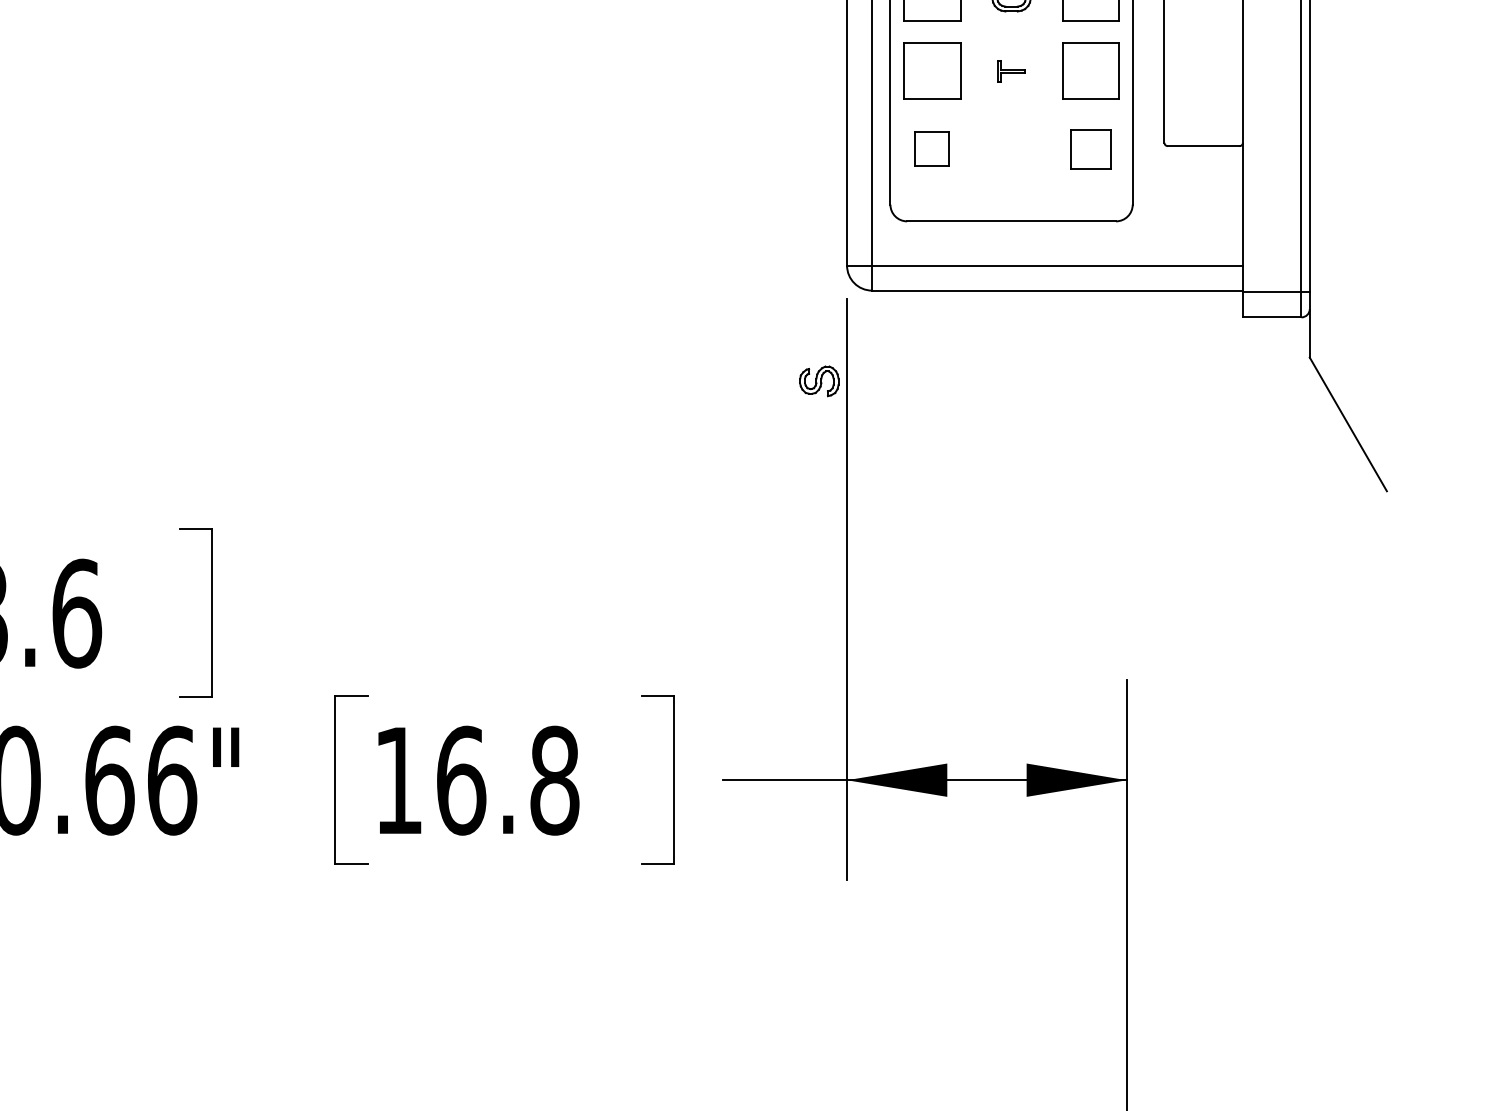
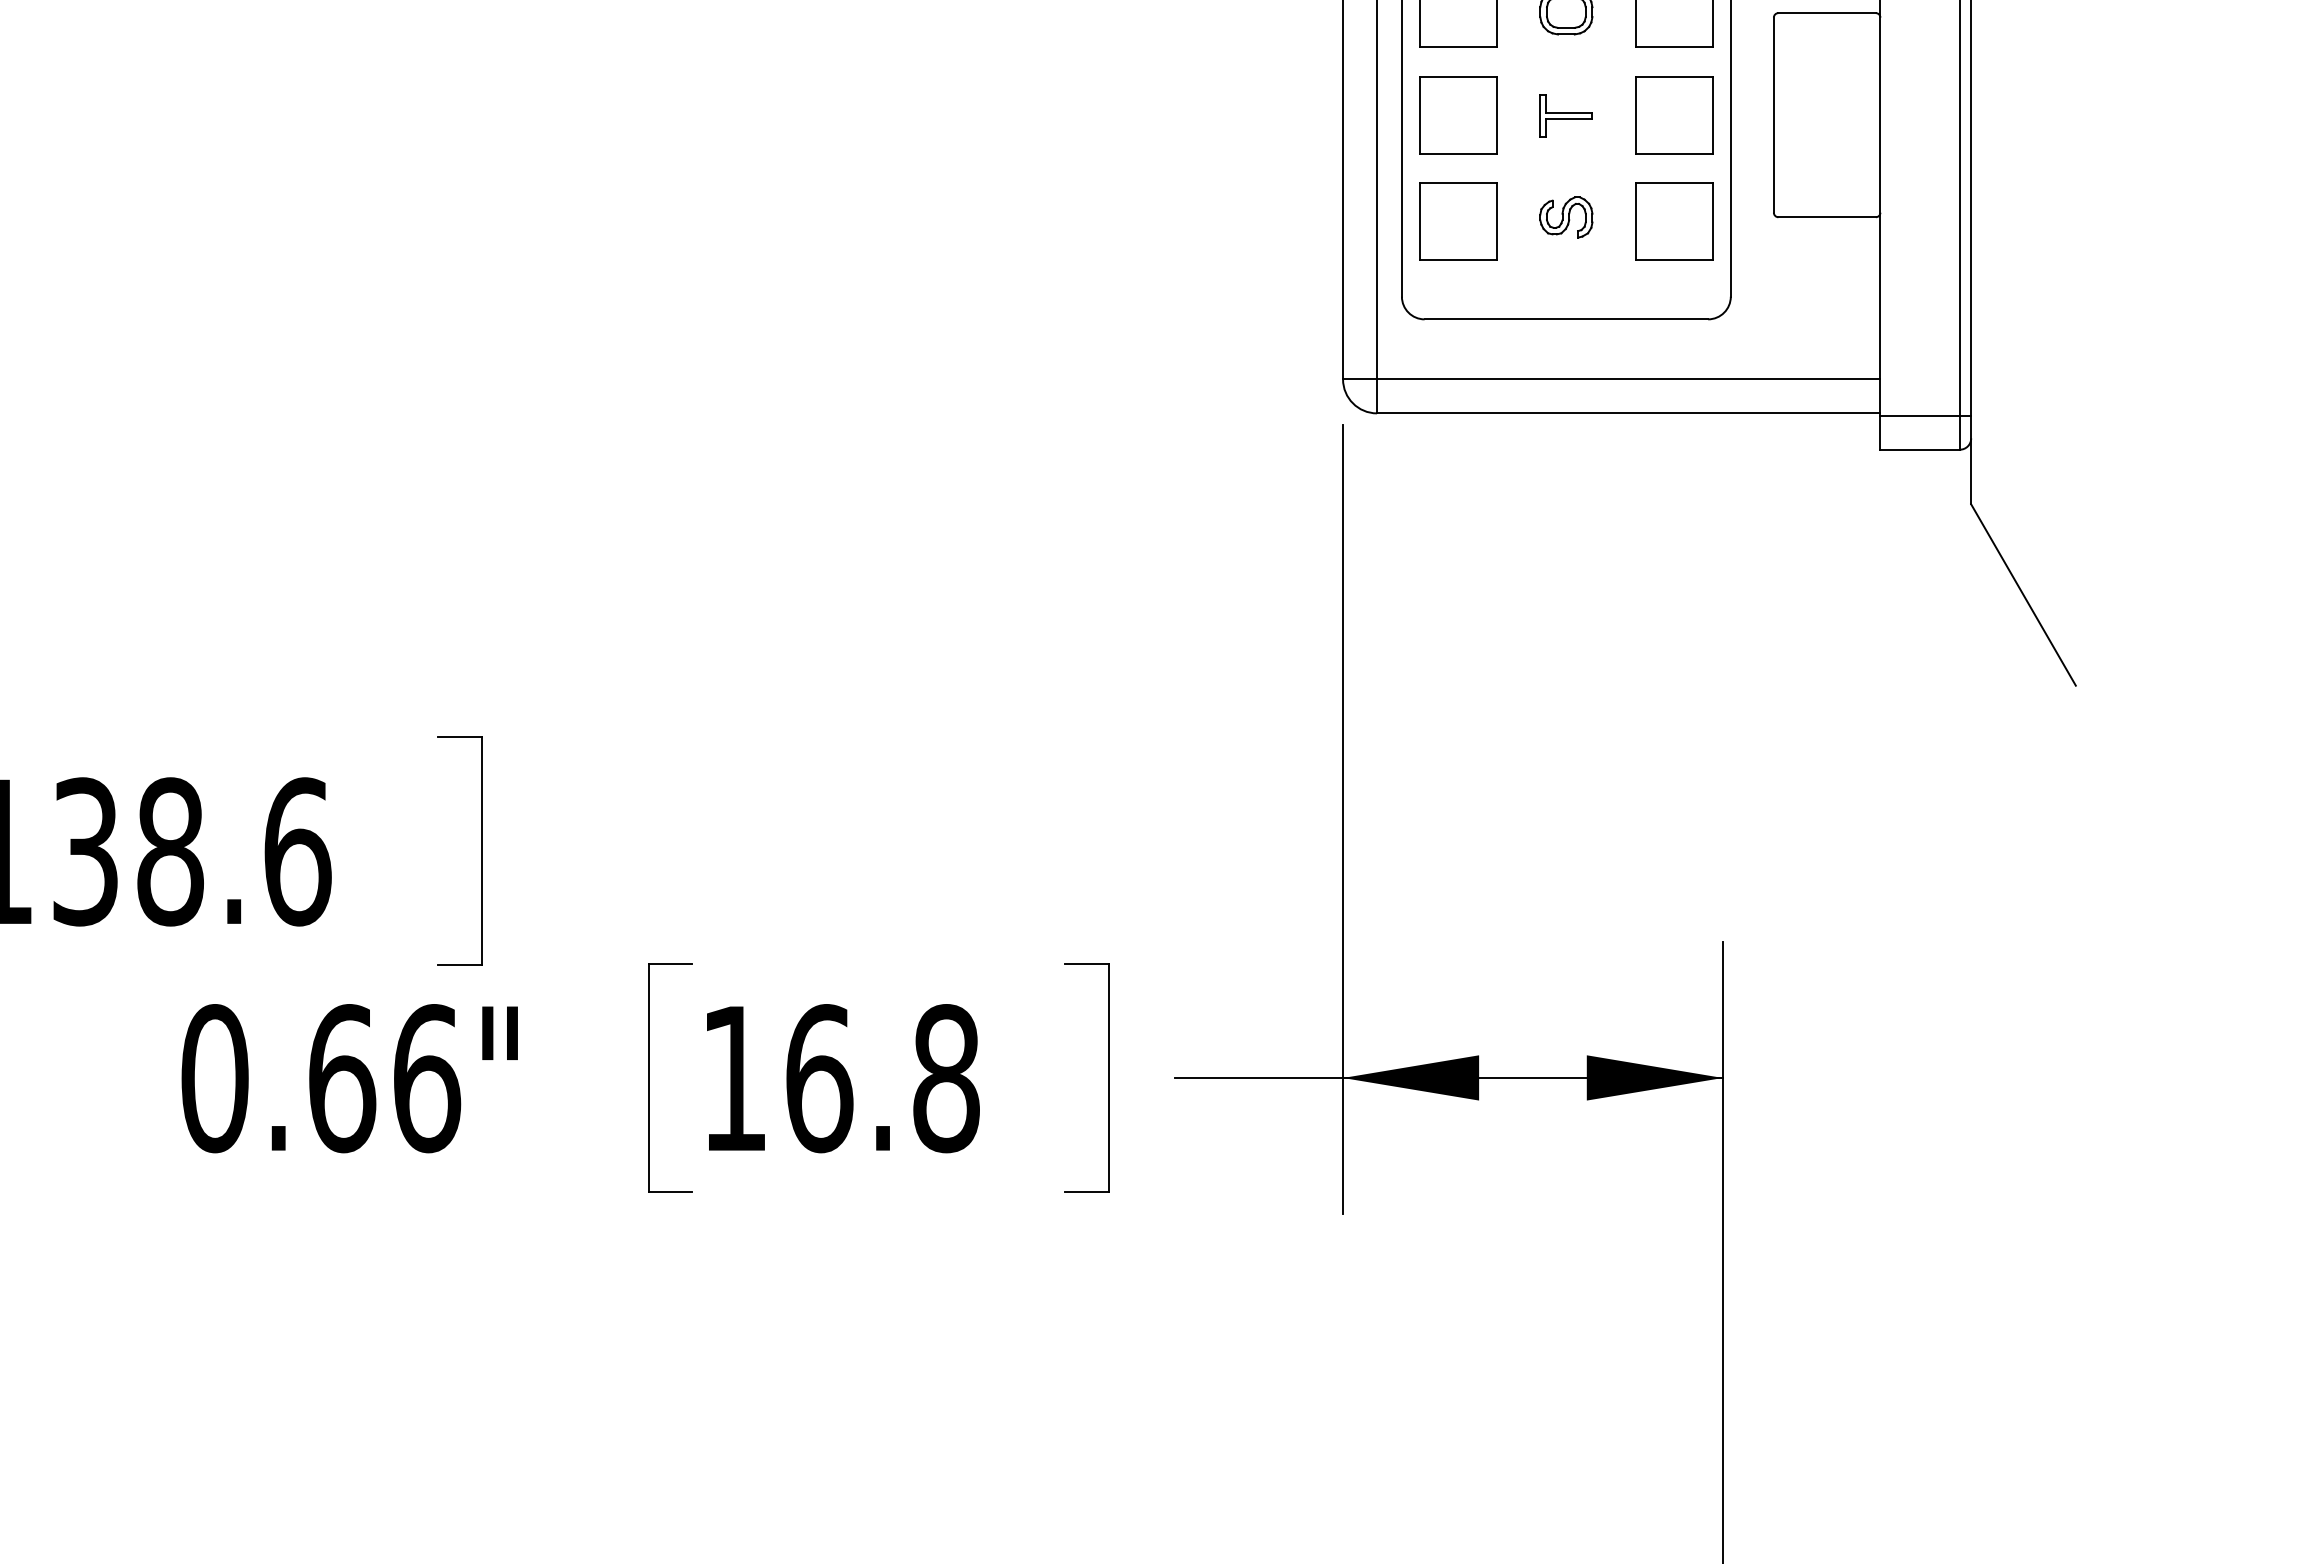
part: (1010, 71) -> (1565, 115), size x1.43
part: (932, 149) -> (1458, 221), size x1.67
part: (1091, 149) -> (1674, 221), size x1.43
part: (819, 381) -> (1566, 217), moved

